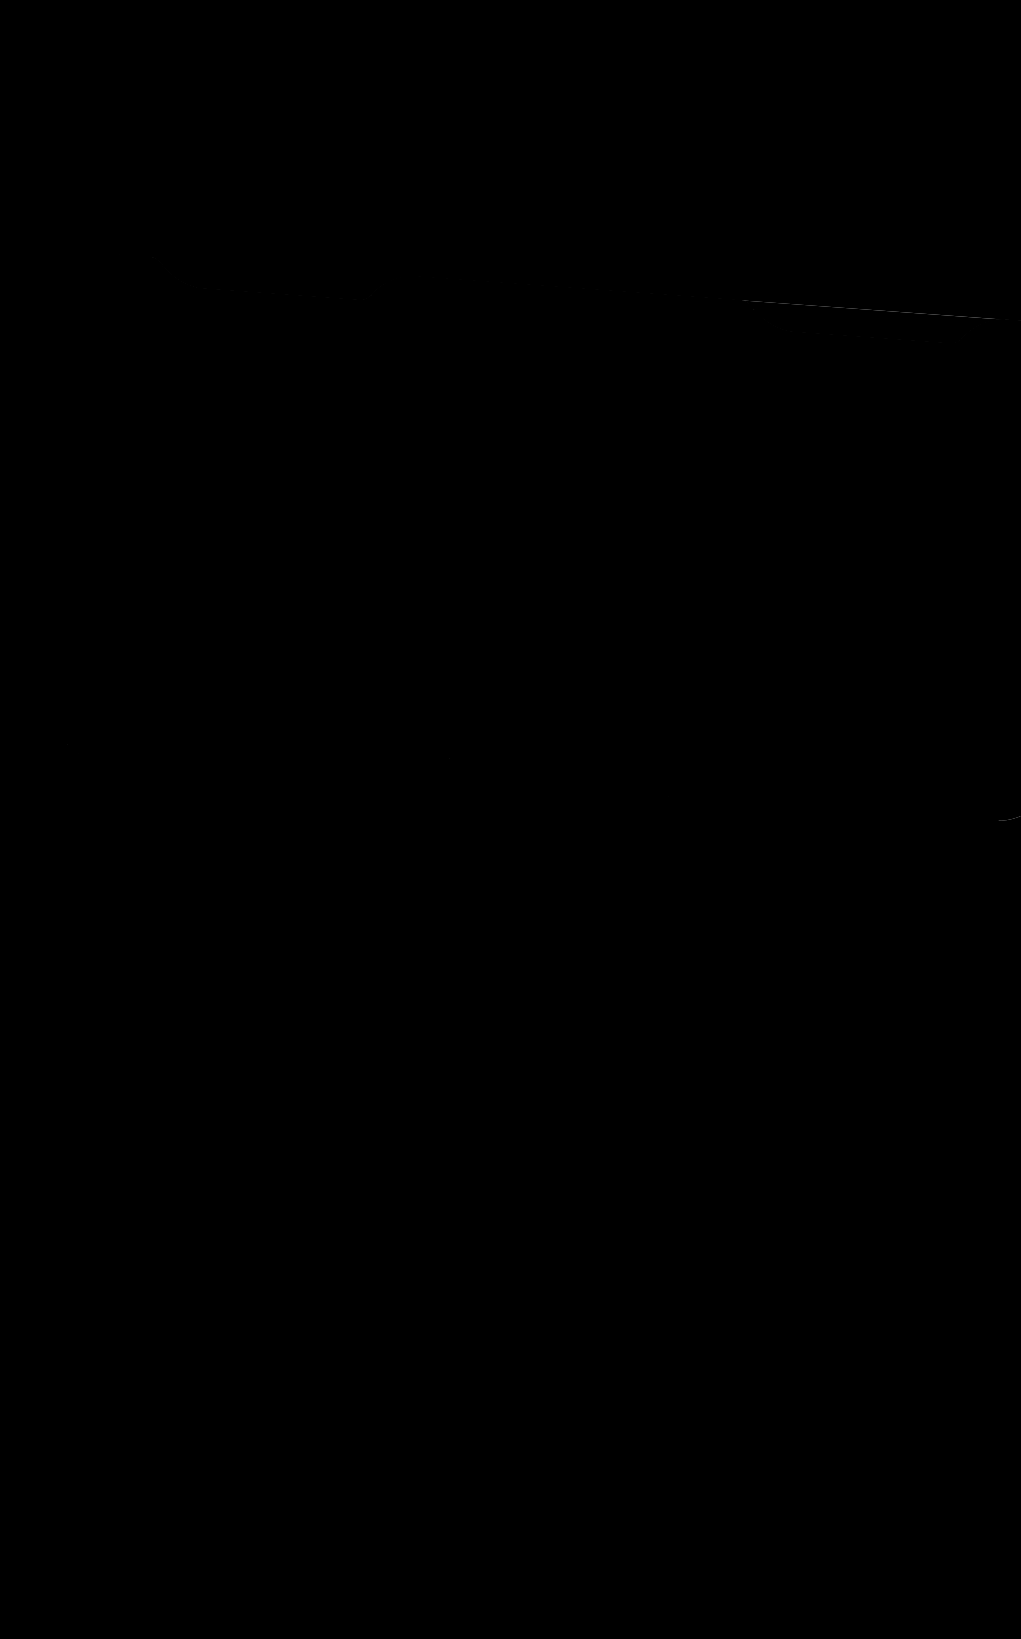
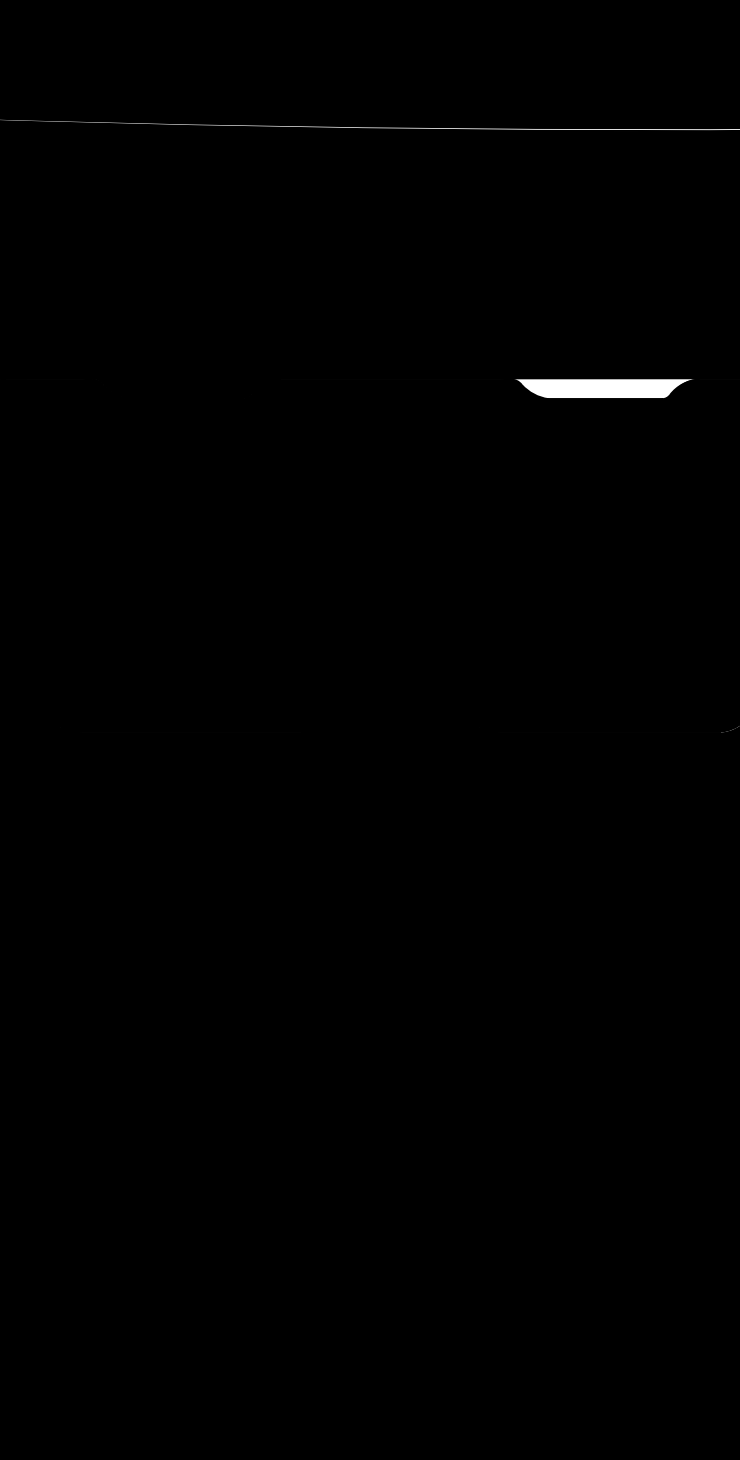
fill: (871, 322) -> (605, 388), removed

